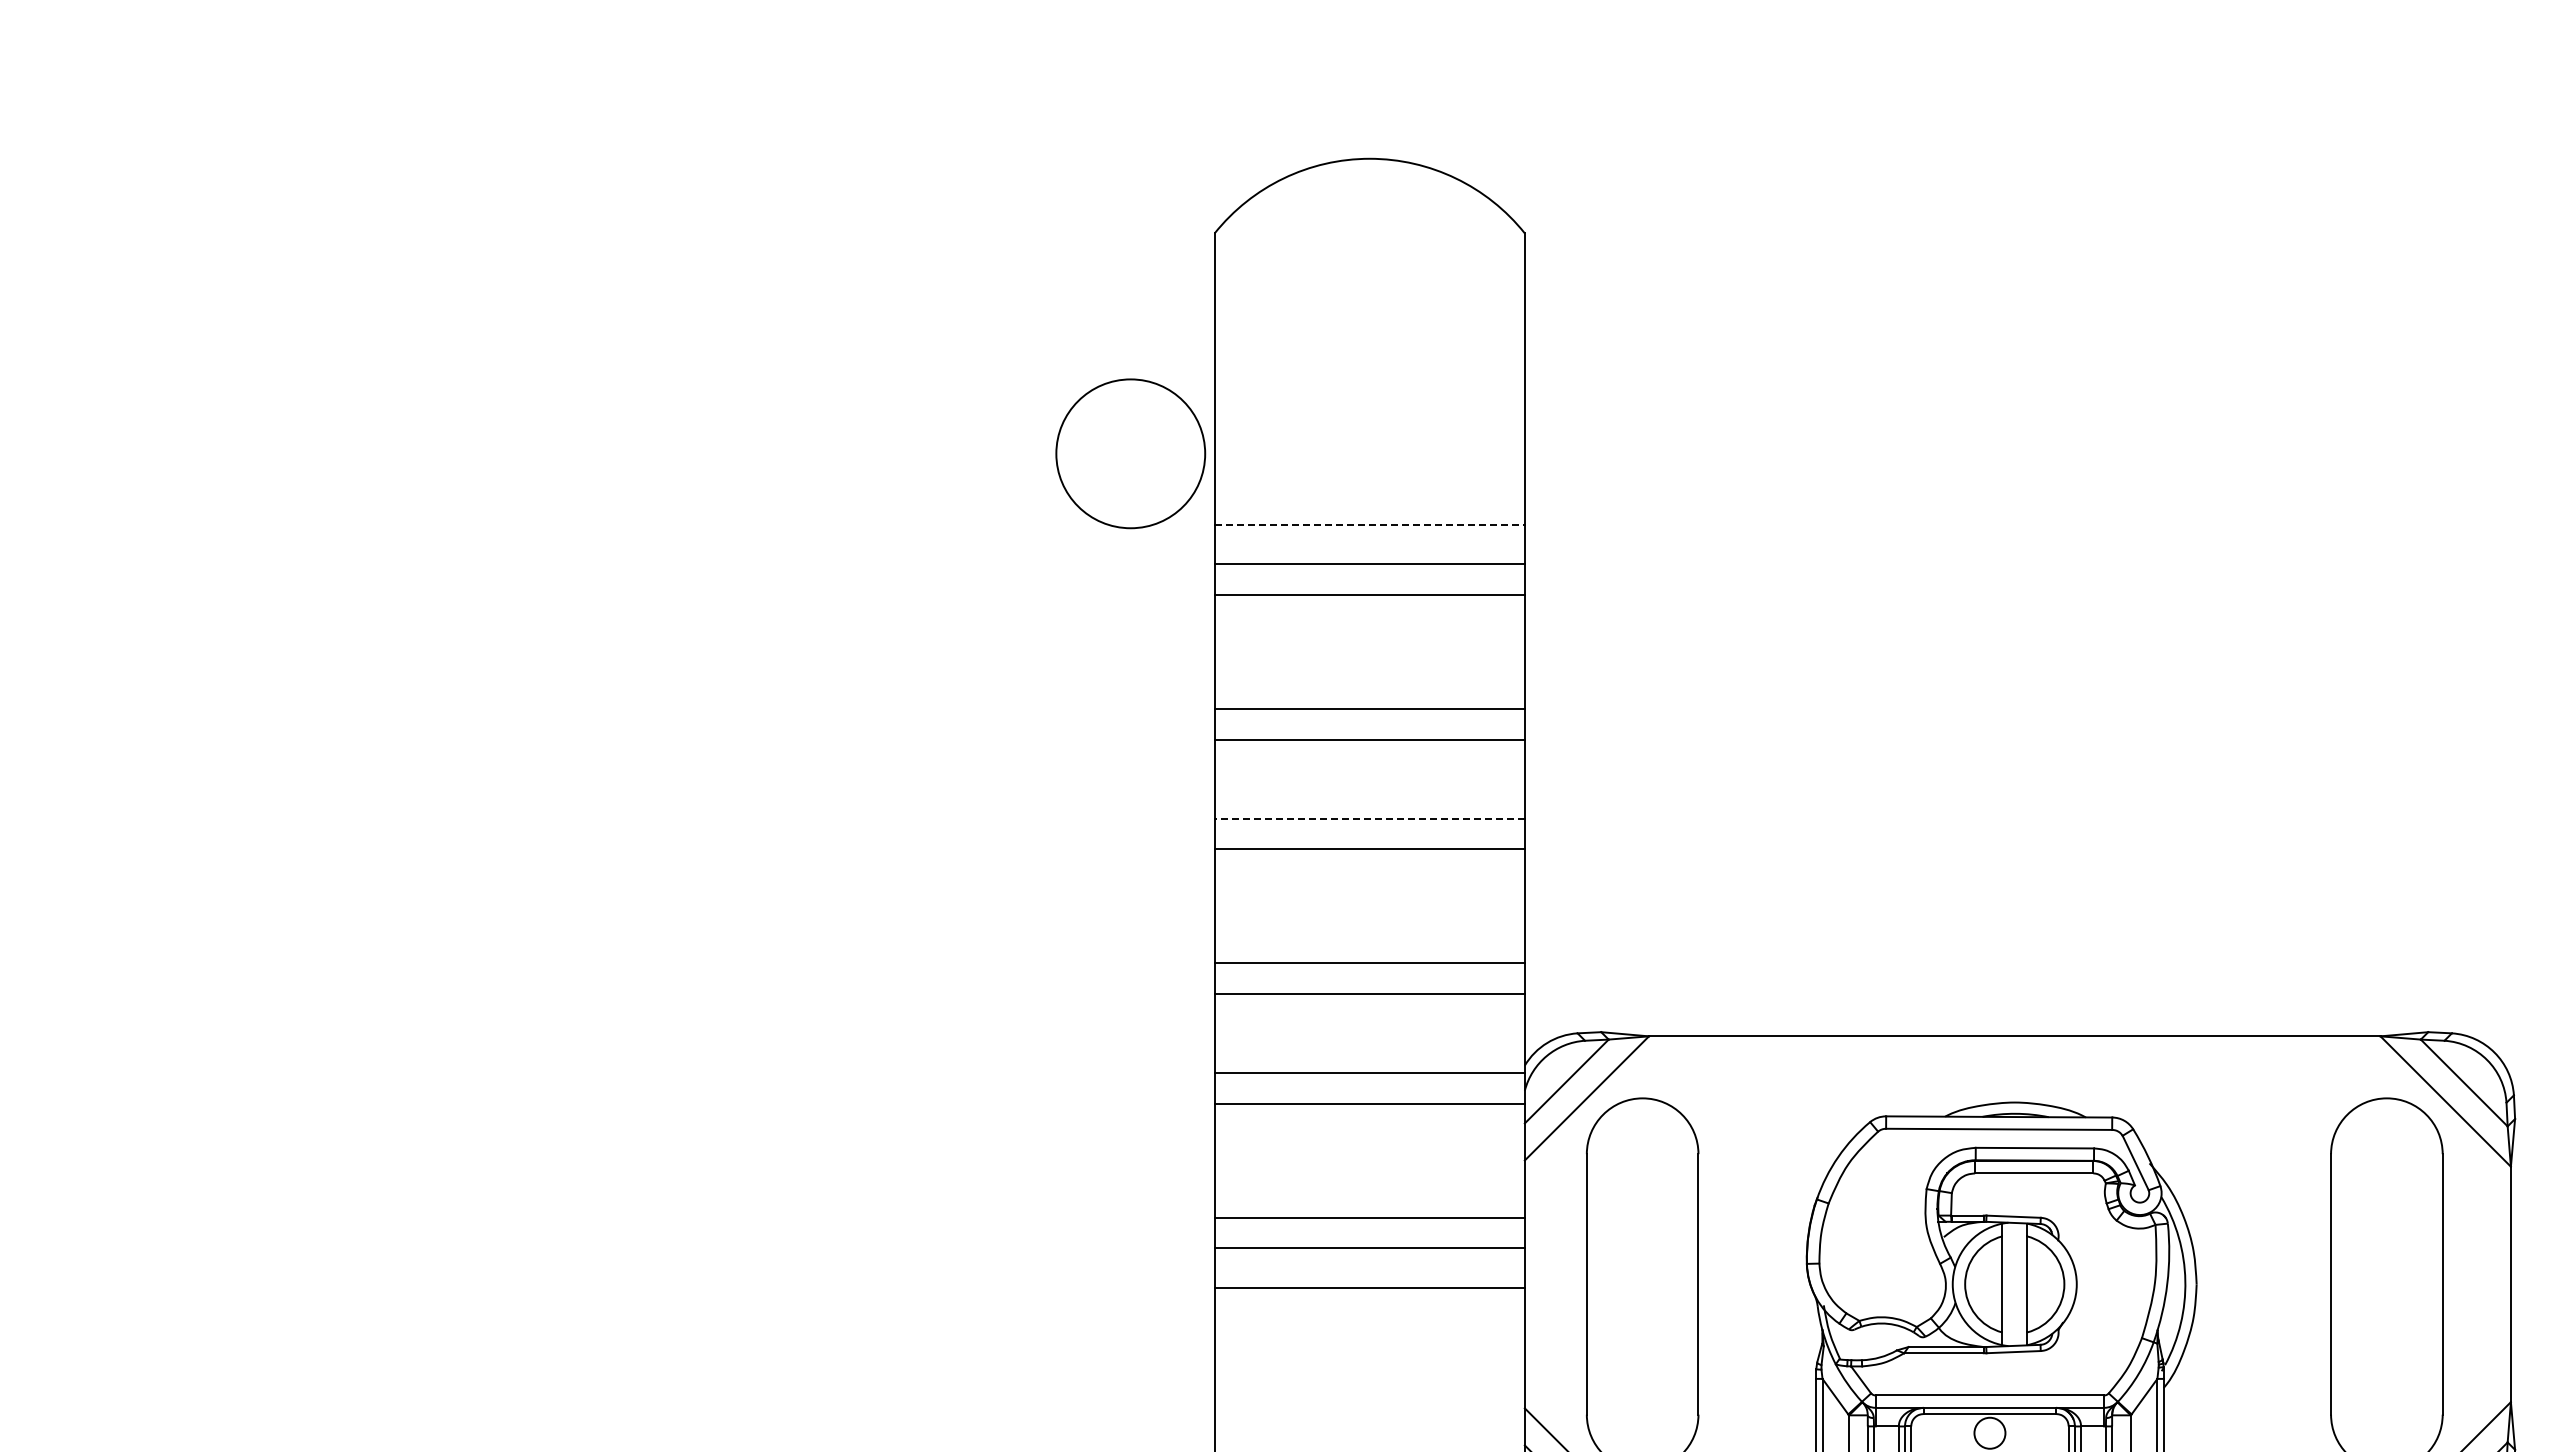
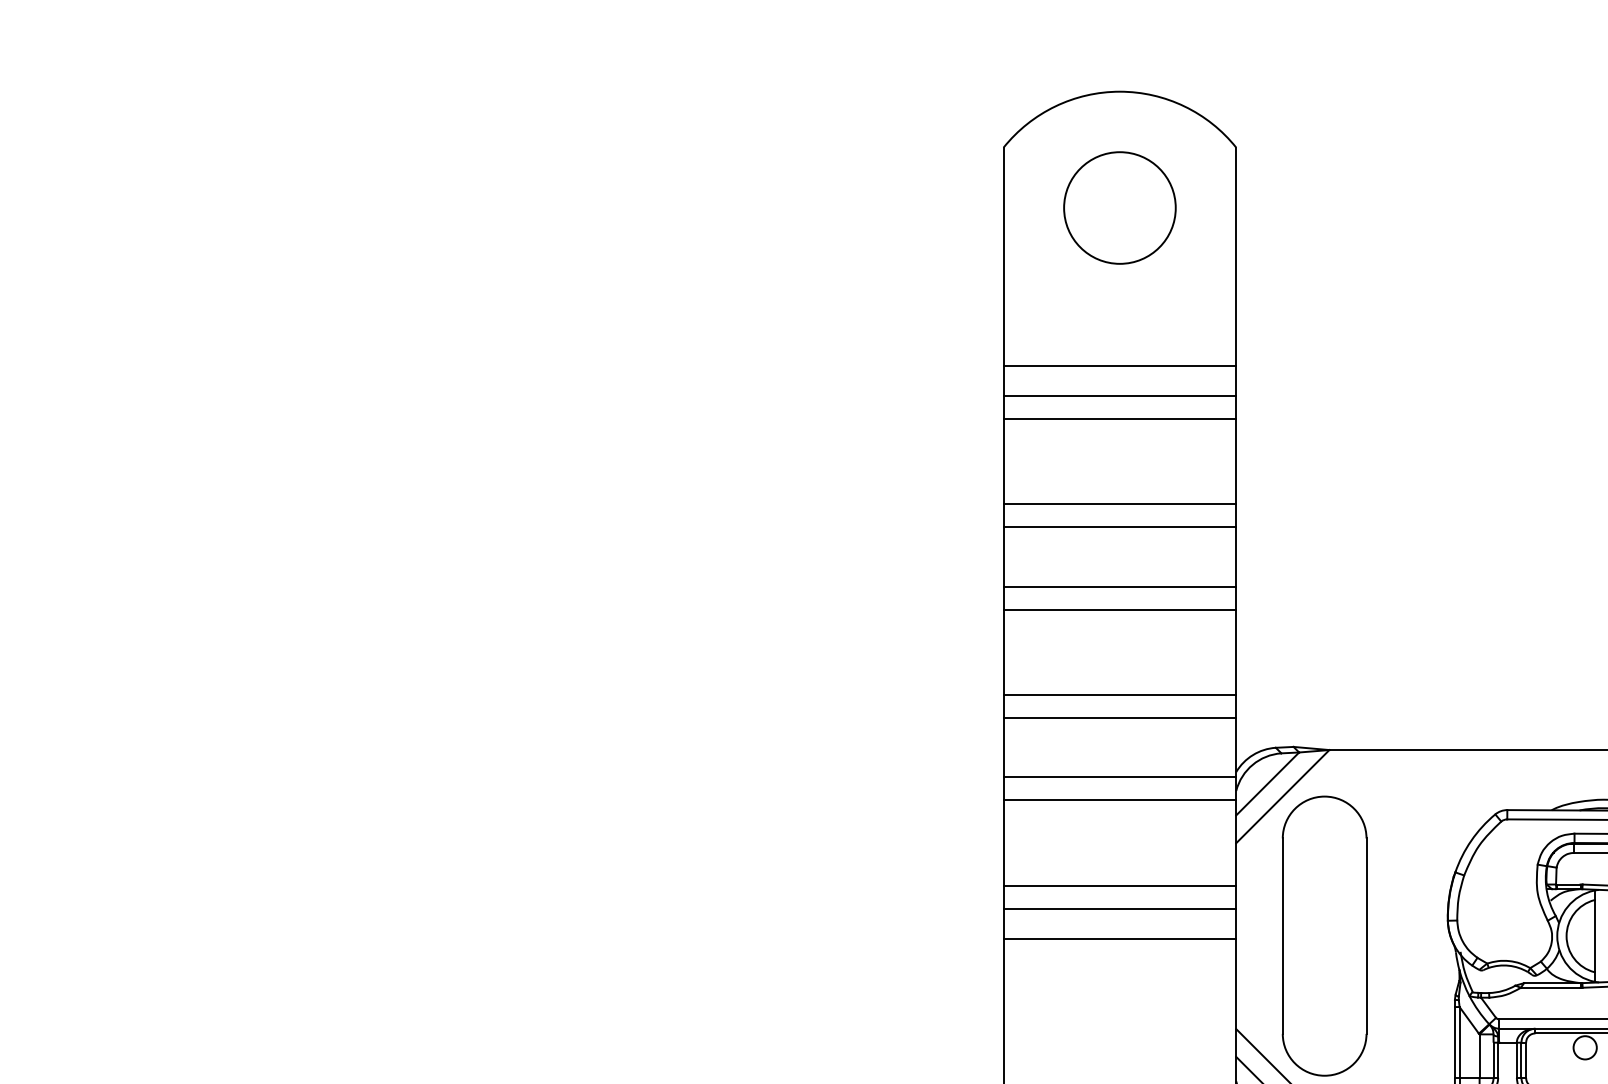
circle: (1130, 453) -> (1119, 207), moved
line: (1370, 524) -> (1120, 366), dashed -> solid
line: (1369, 818) -> (1119, 586), dashed -> solid

